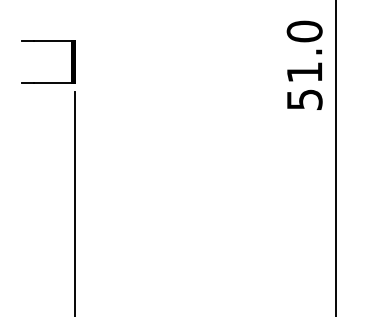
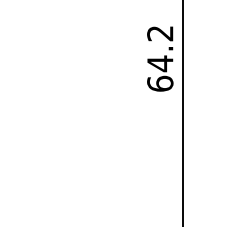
text: (304, 65) -> (160, 58), 51.0 -> 64.2

